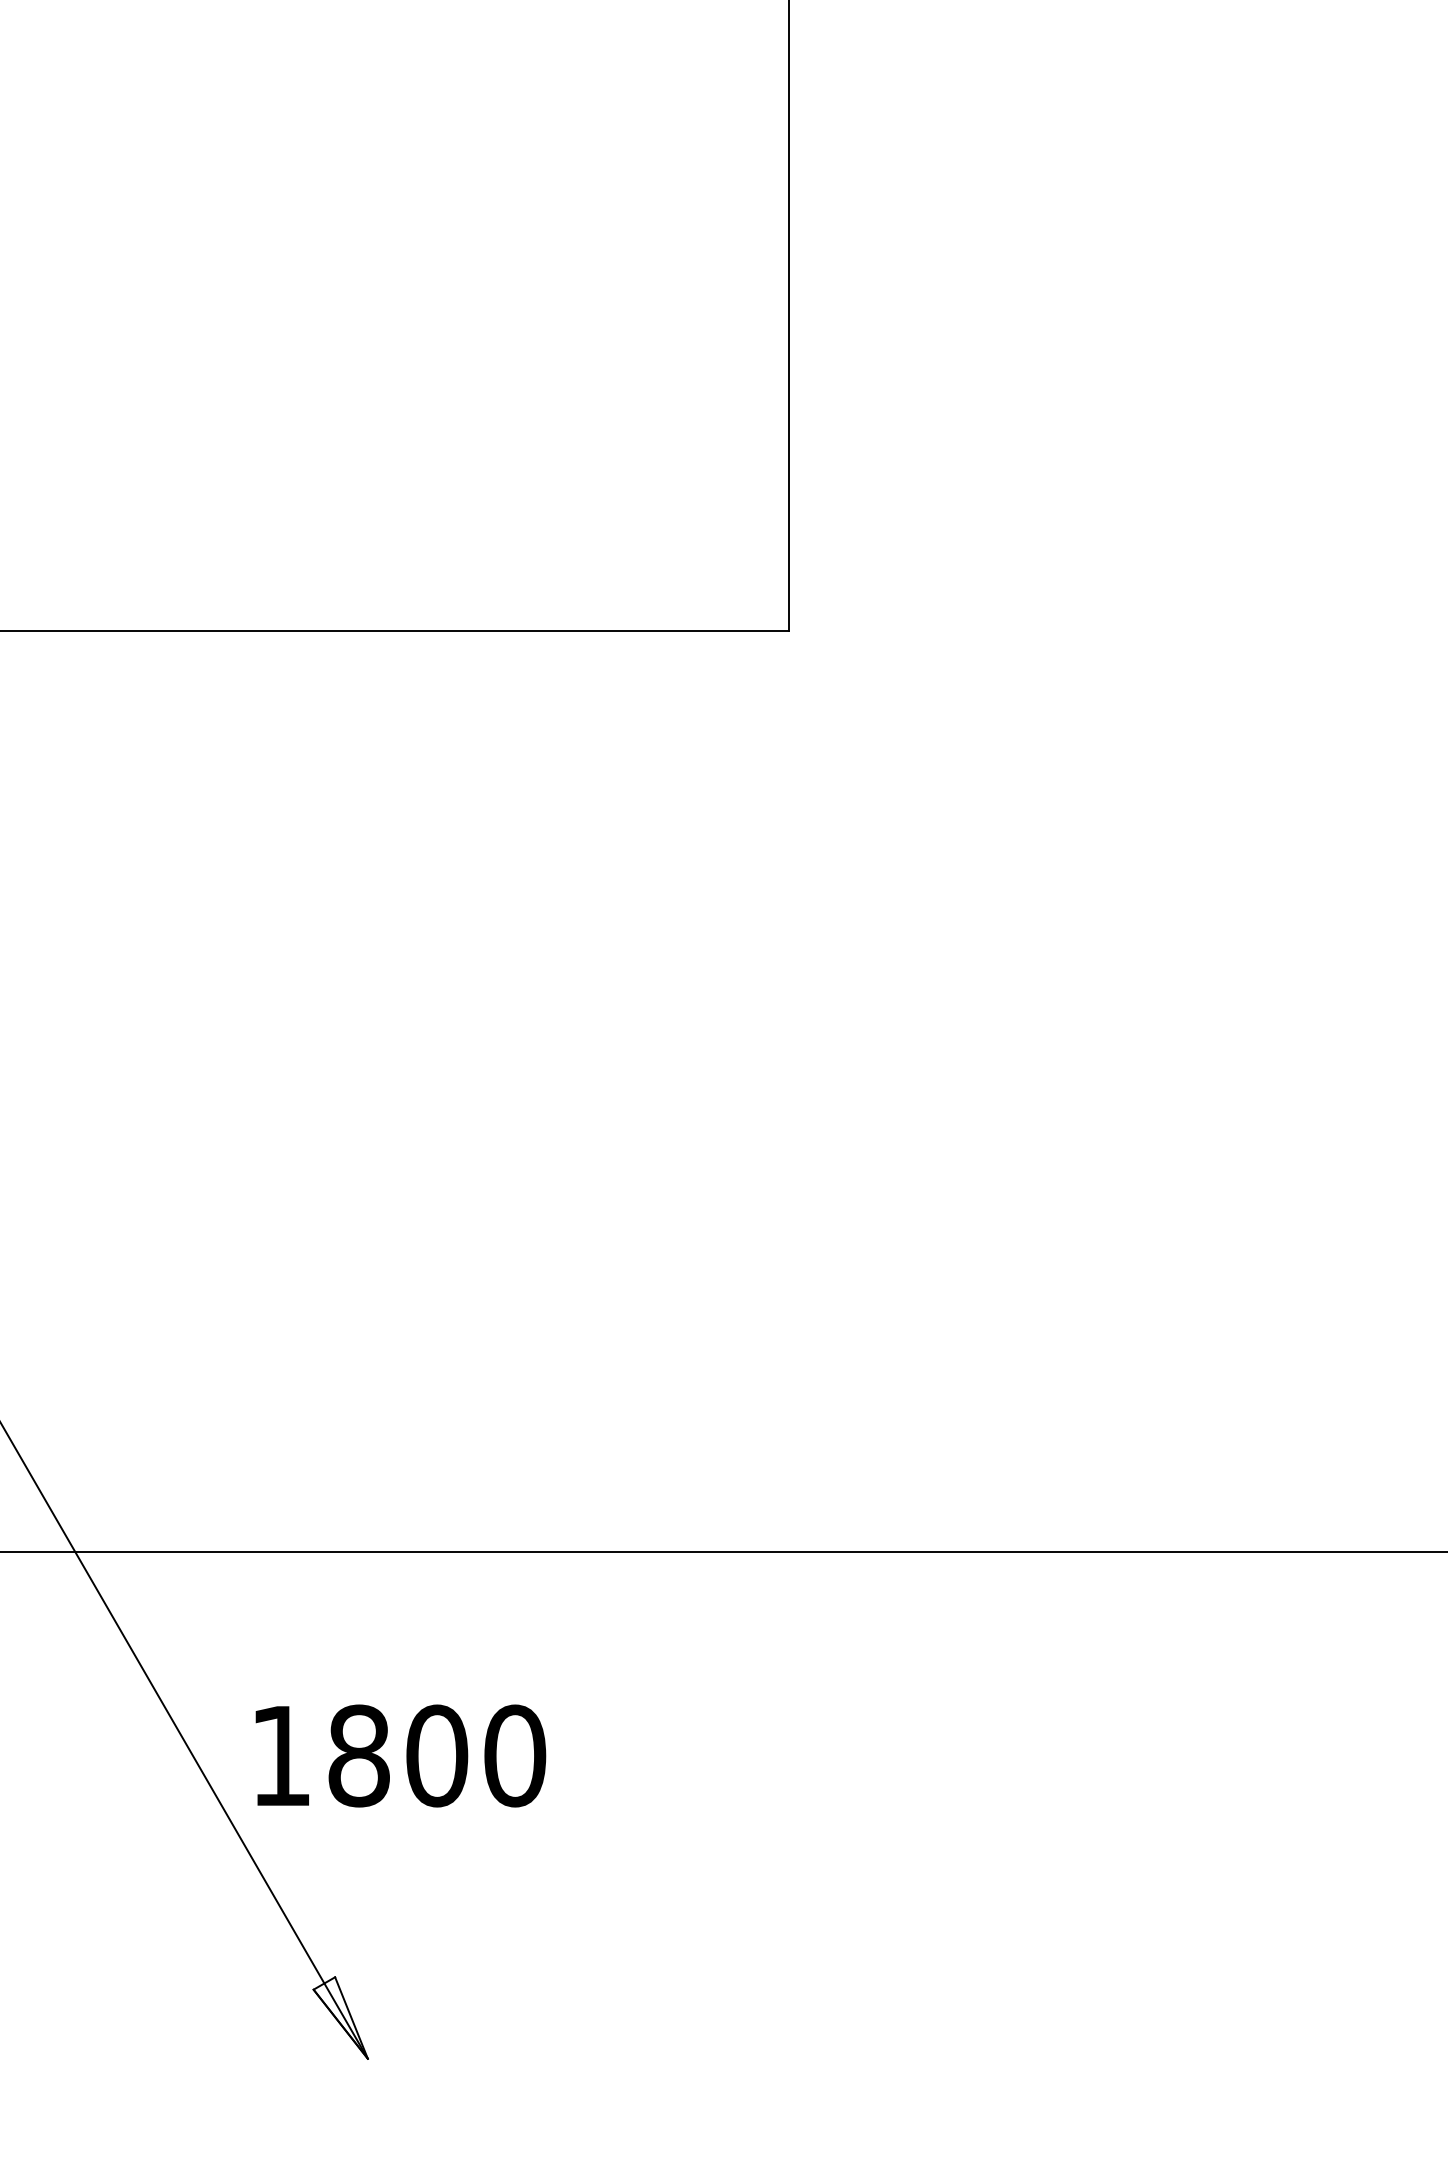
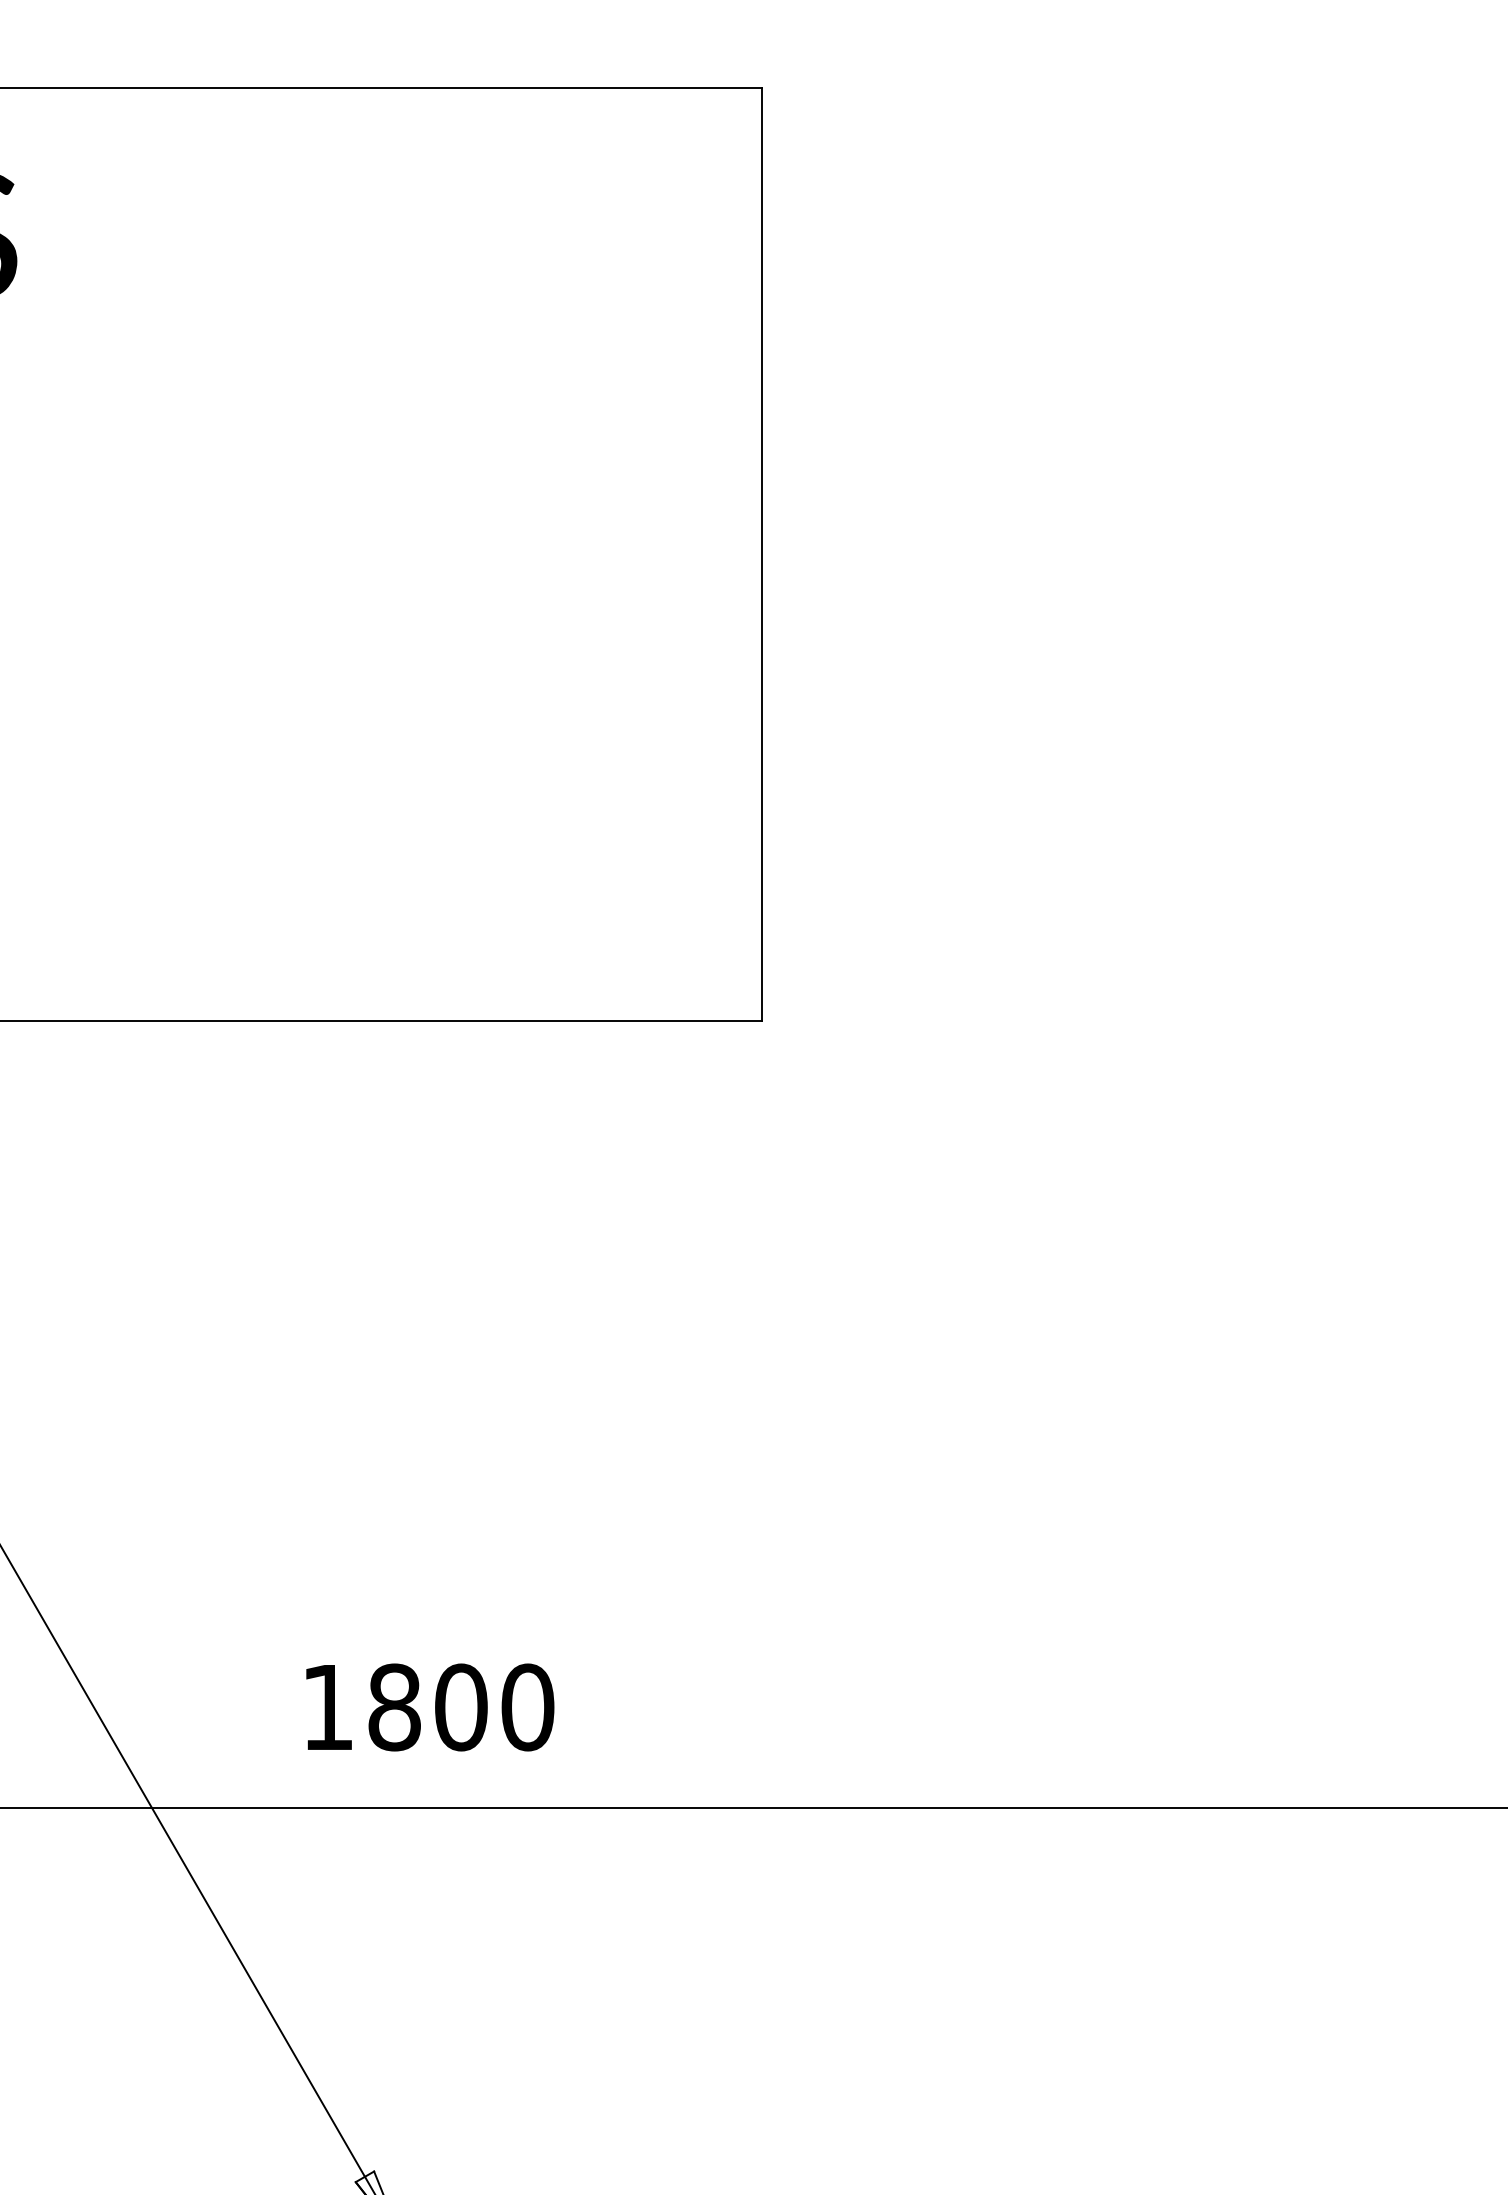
text: (401, 1756) -> (430, 1707), moved

